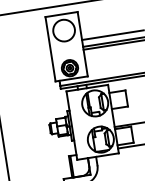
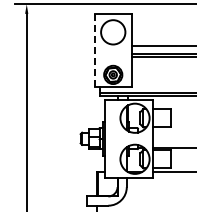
line: (50, 49) -> (95, 50), solid -> dashed

